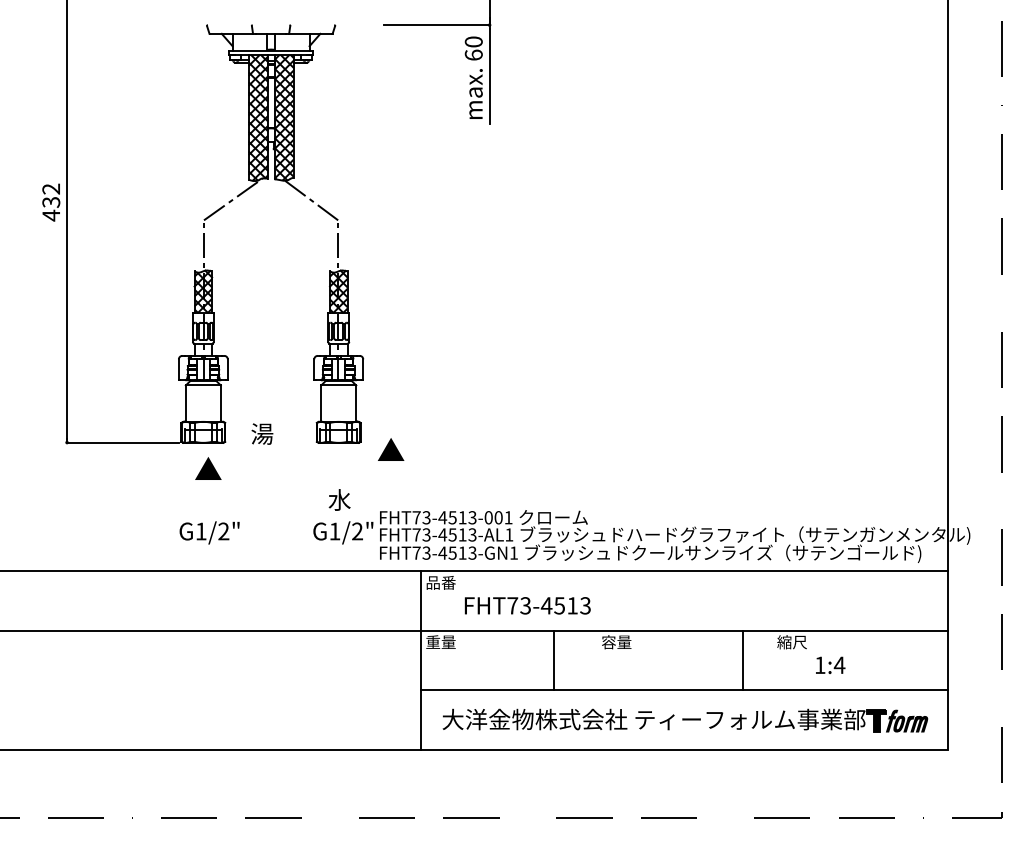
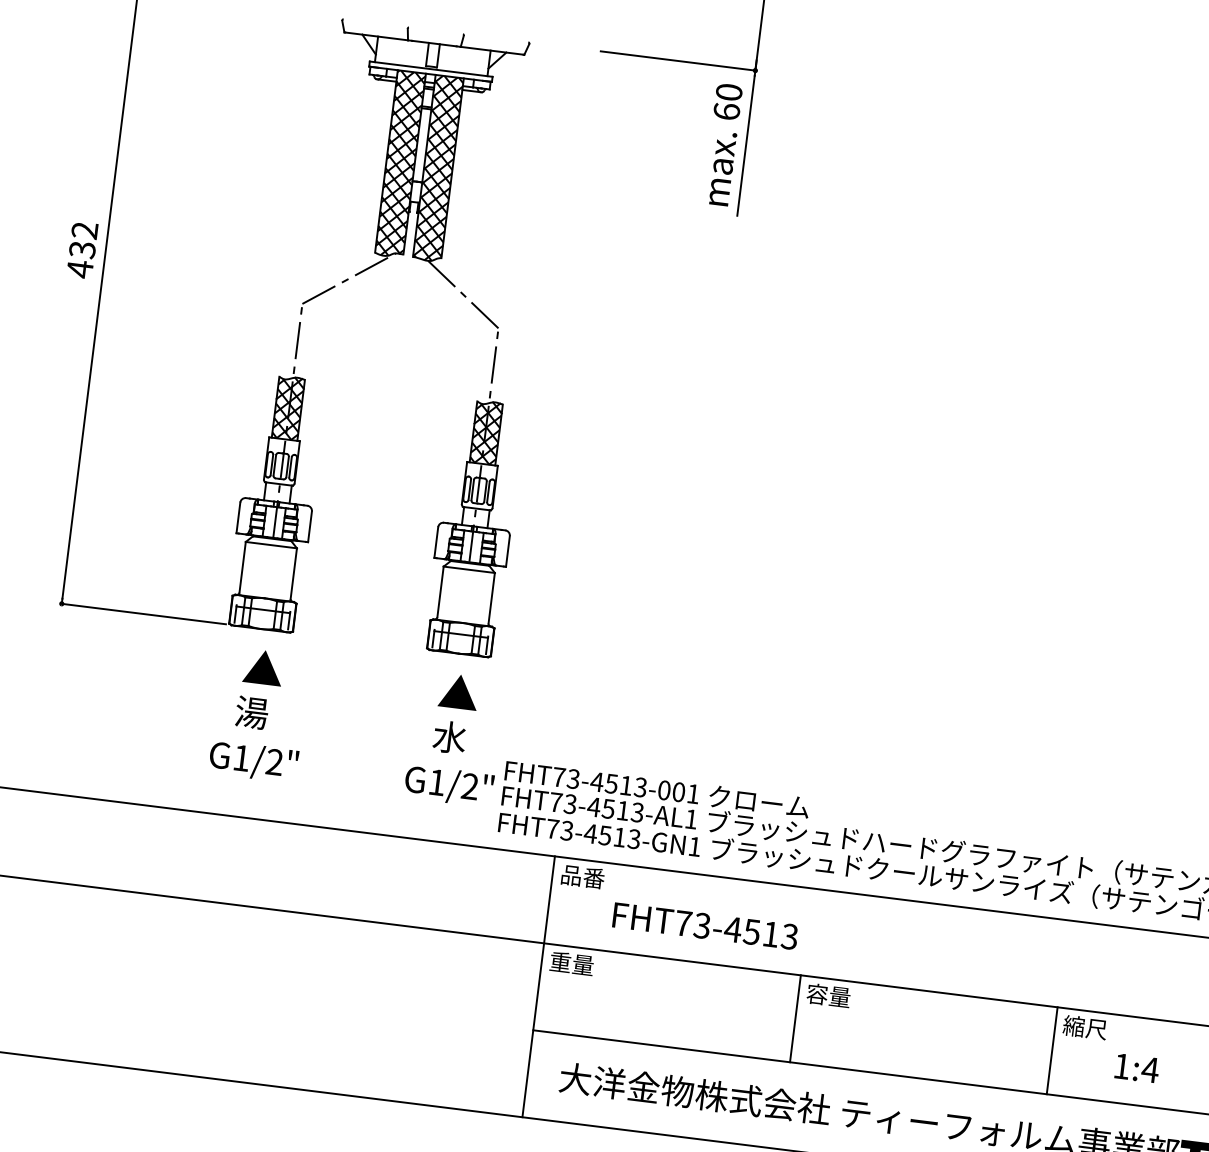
text: (262, 433) -> (252, 711), moved
text: (391, 449) -> (459, 691), moved
line: (554, 660) -> (795, 1018), moved
line: (742, 660) -> (1051, 1050), moved

